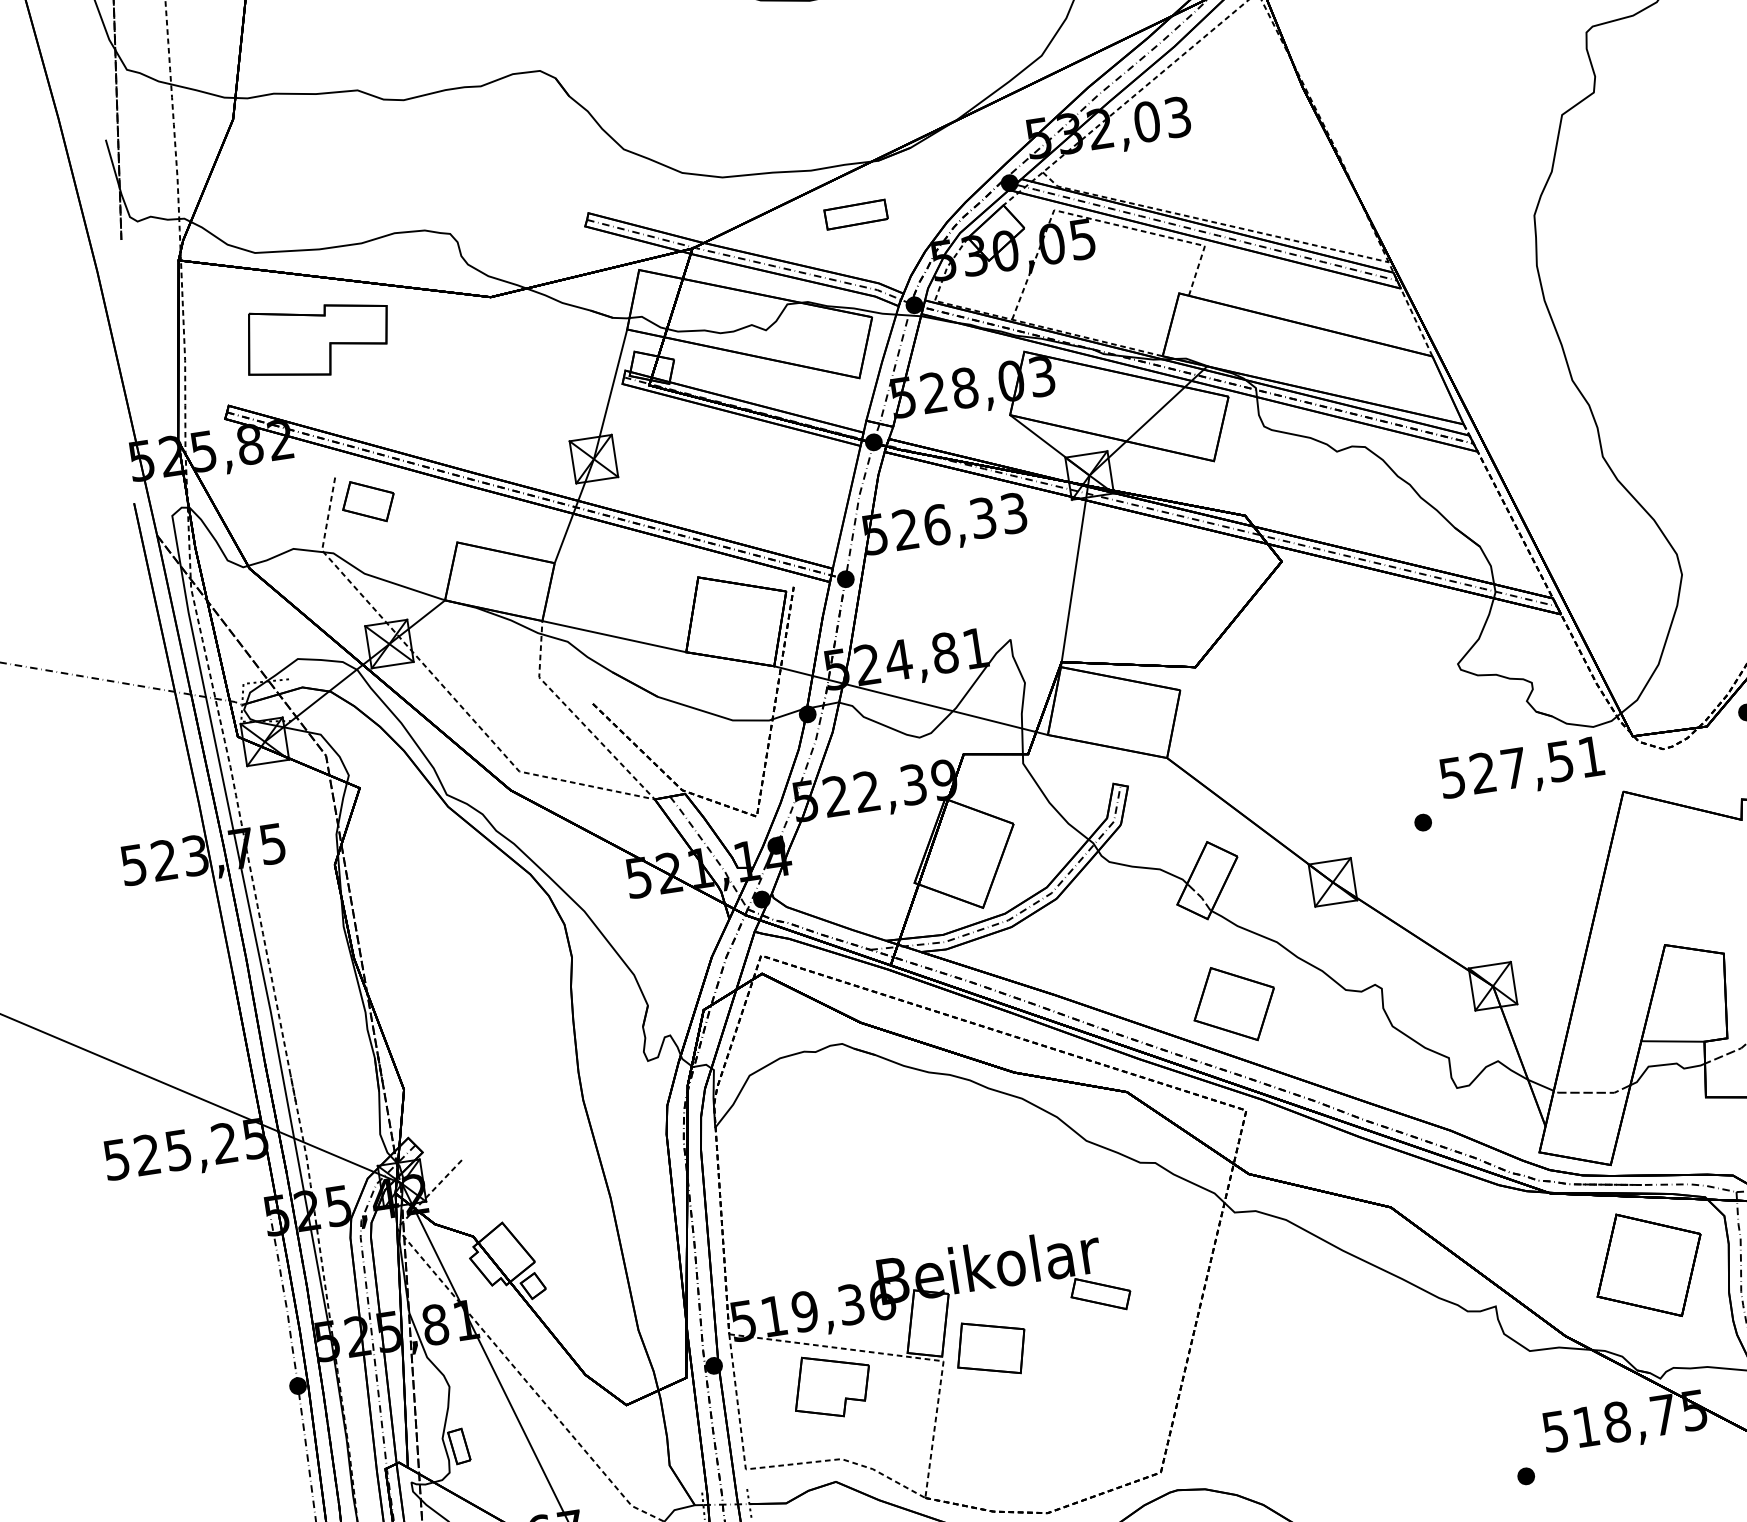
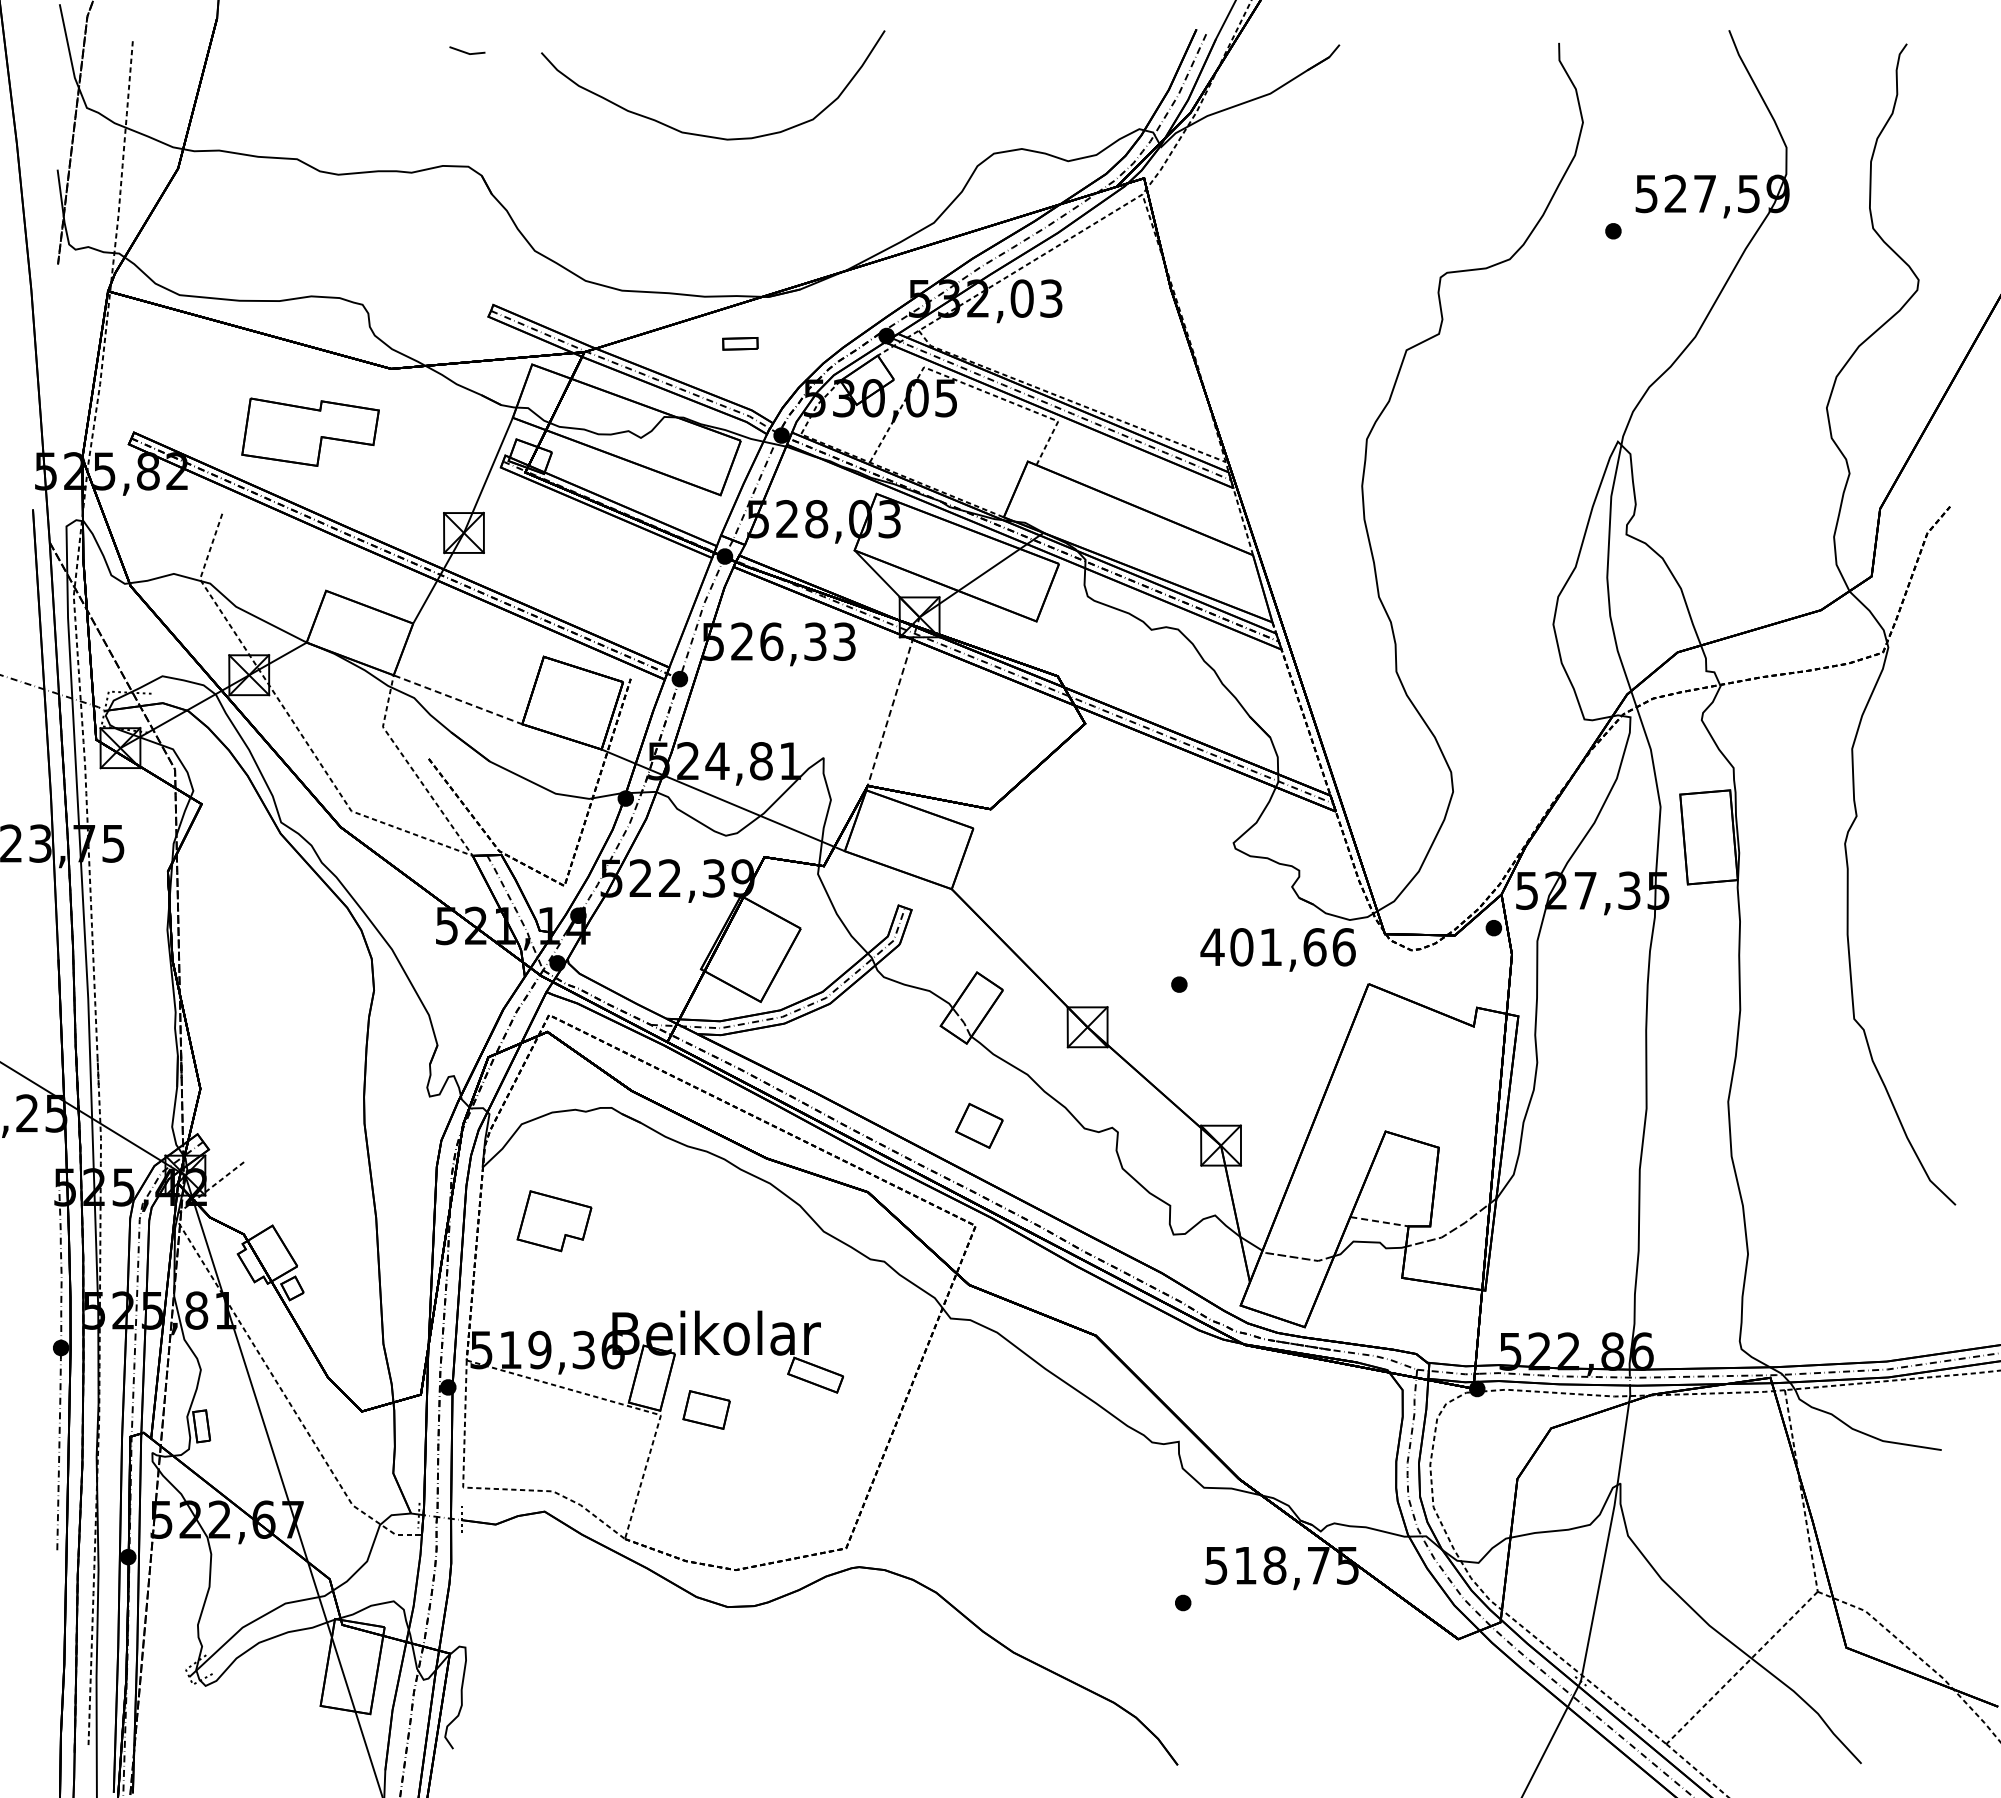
part: (856, 214) -> (740, 343), size x0.6
part: (317, 339) -> (310, 431), moved
part: (368, 501) -> (249, 540), removed
line: (1075, 570) -> (893, 703), solid -> dashed
line: (614, 636) -> (458, 699), solid -> dashed
text: (1521, 767) -> (1277, 947), 527,51 -> 401,66
part: (1234, 1003) -> (979, 1125), size x0.6
line: (1672, 1041) -> (1379, 1221), solid -> dashed
part: (1648, 1264) -> (1325, 1424), removed
part: (990, 1347) -> (706, 1409), size x0.7
part: (832, 1385) -> (554, 1221), moved

